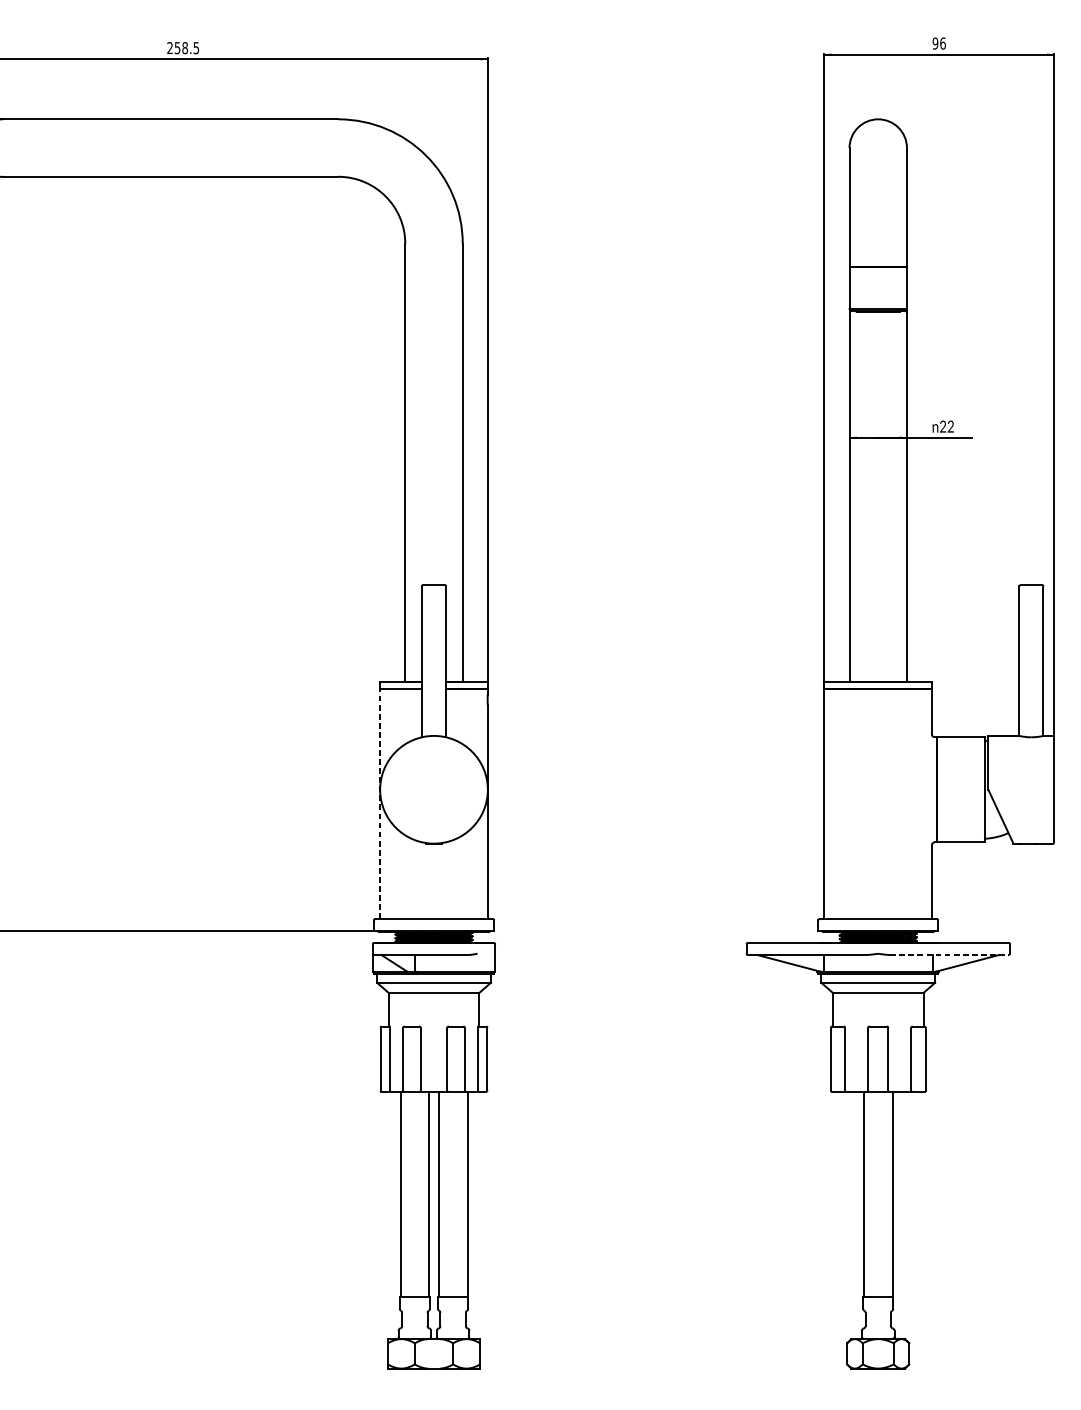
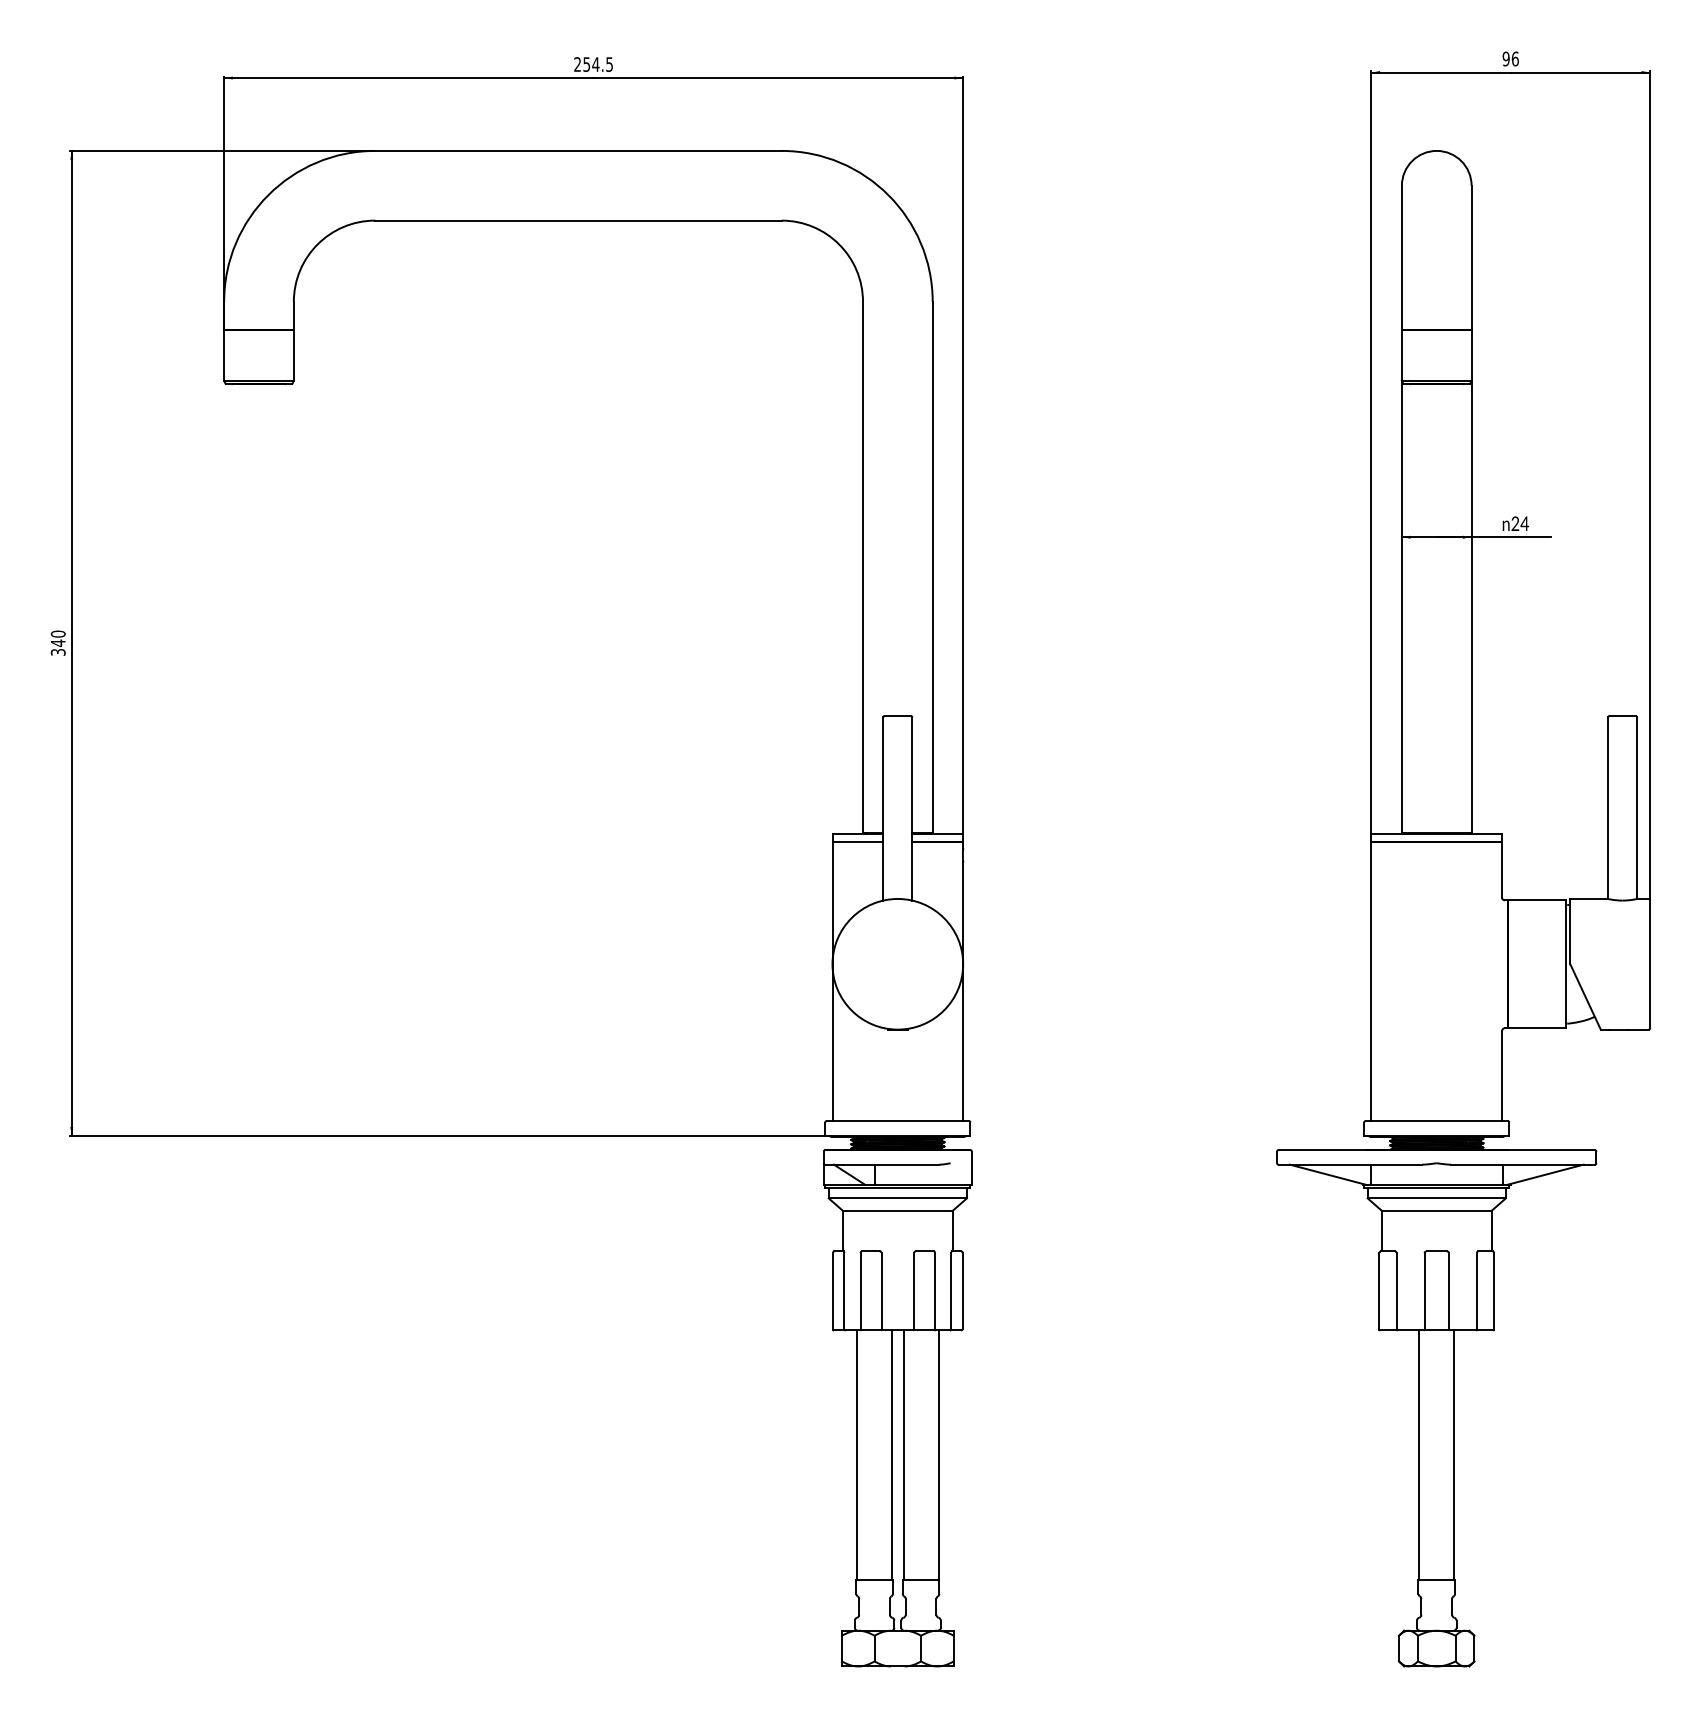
text: (184, 48) -> (595, 64), 258.5 -> 254.5
text: (950, 426) -> (1524, 523), 22 -> 24
line: (380, 803) -> (832, 981), dashed -> solid
line: (949, 954) -> (1523, 1164), dashed -> solid

